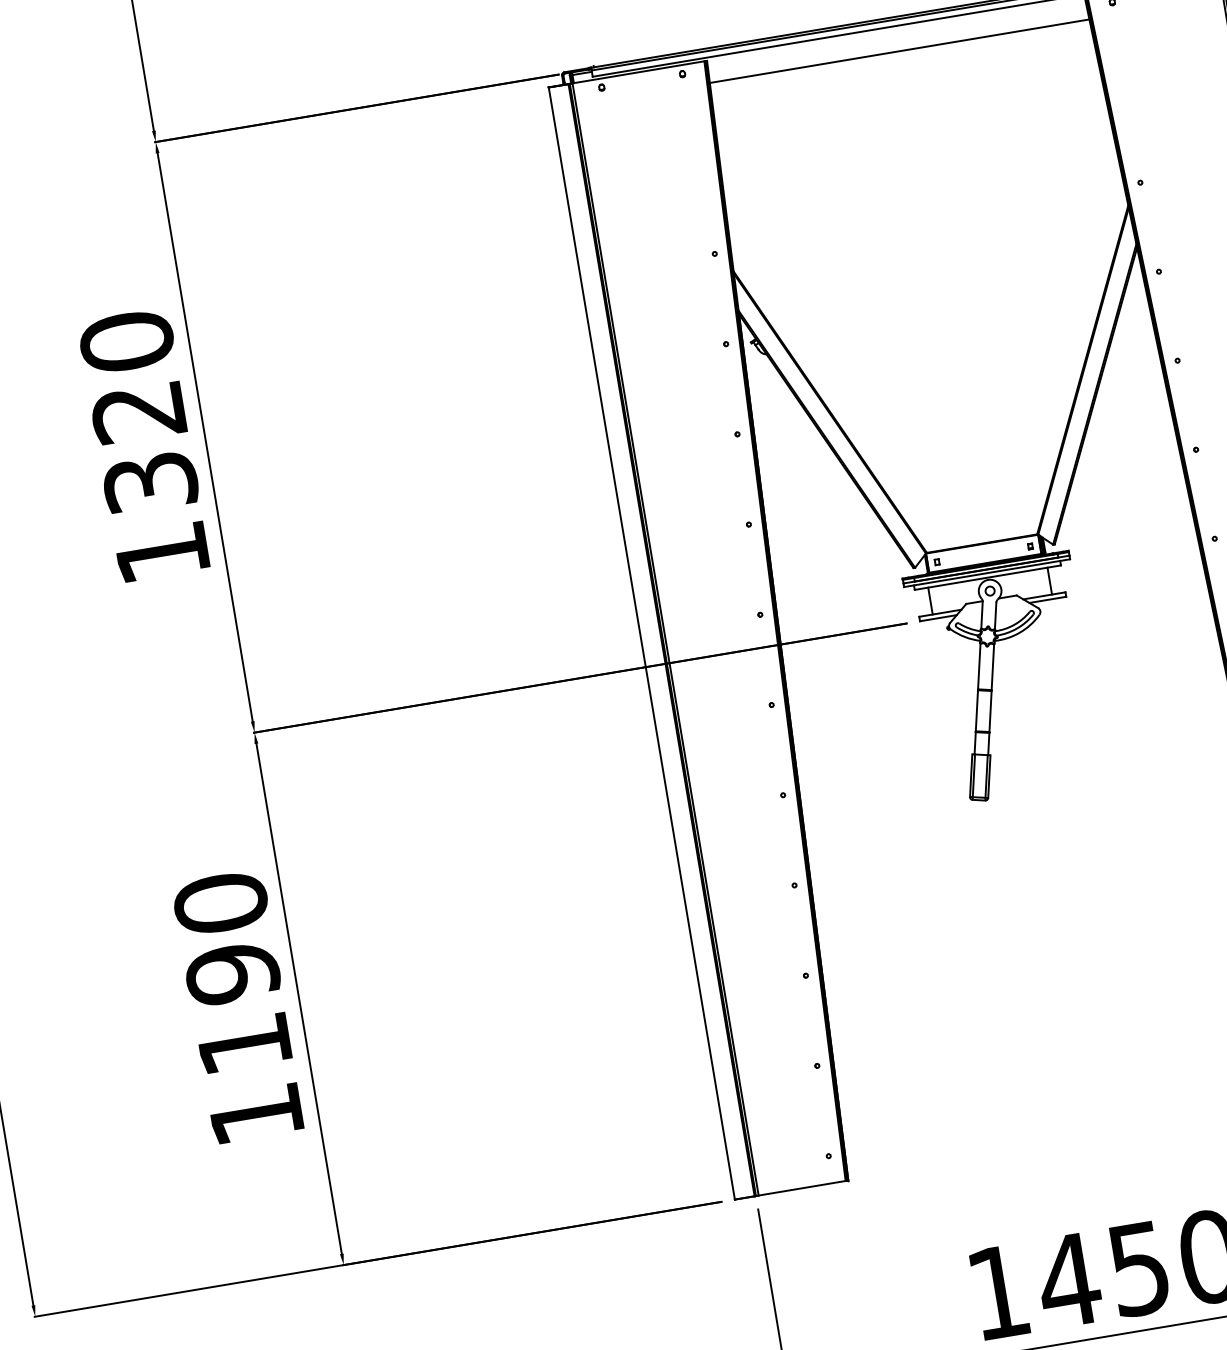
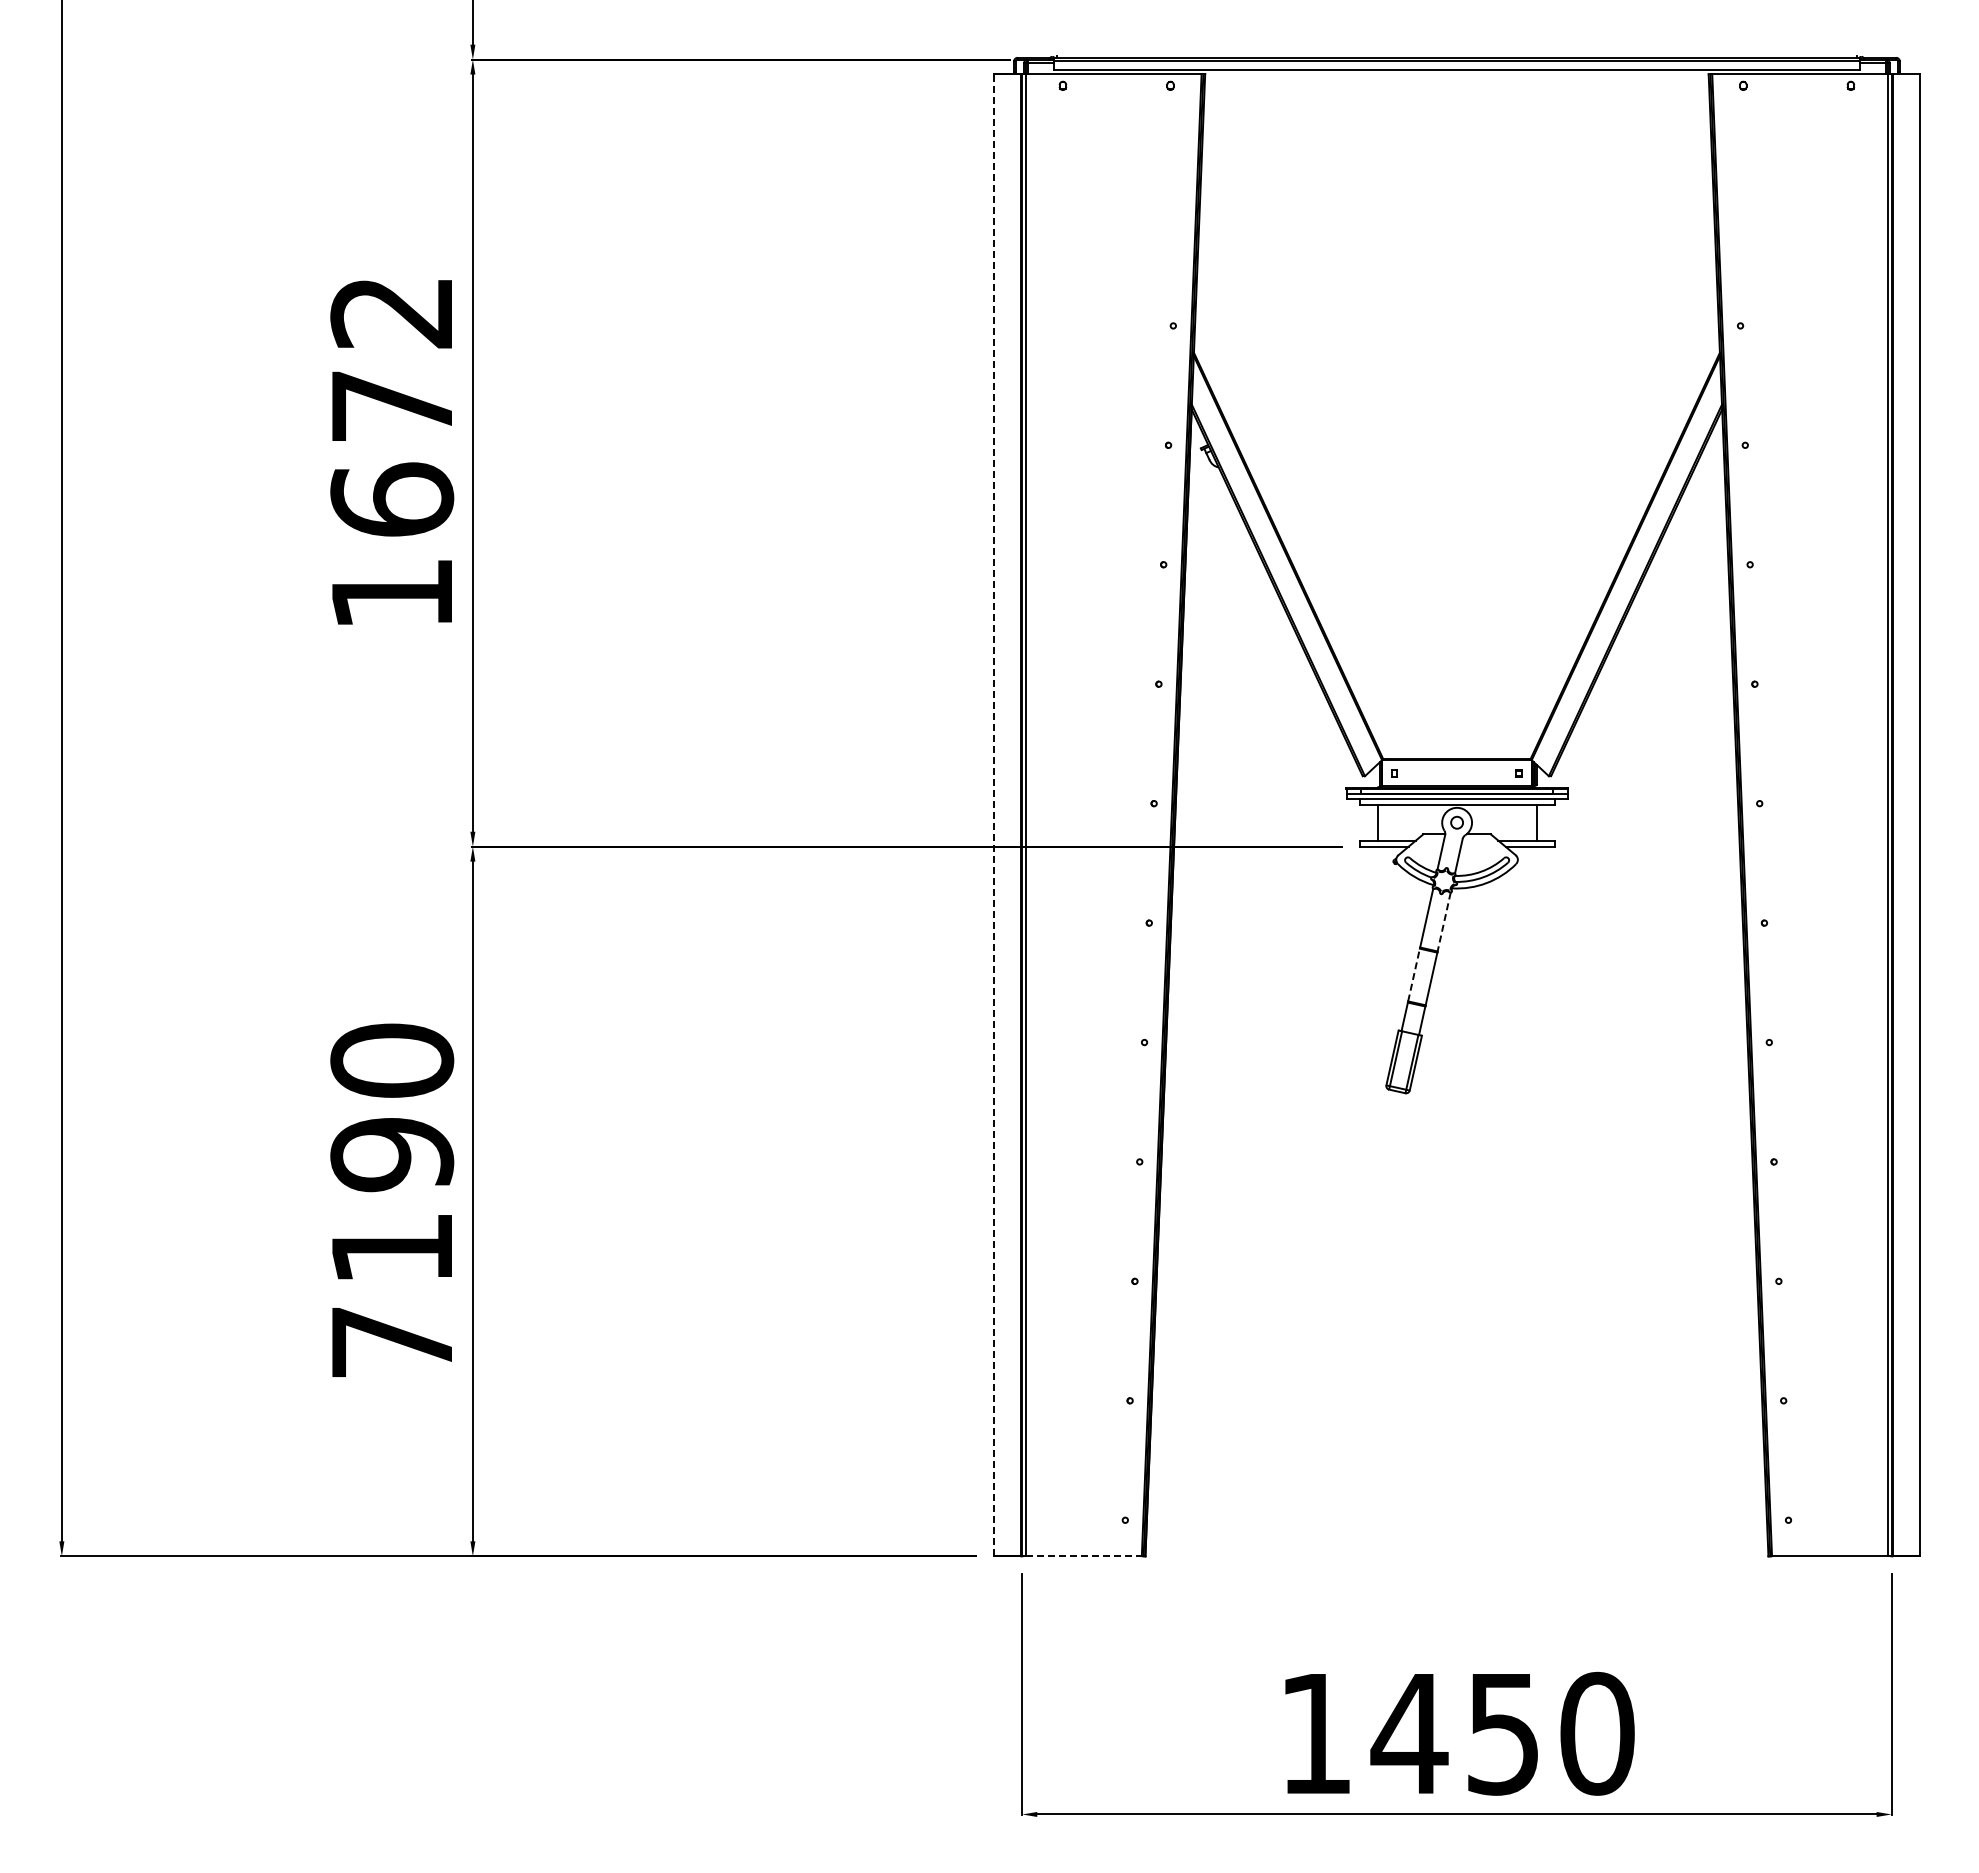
line: (899, 51) -> (1456, 103), removed
text: (138, 411) -> (392, 405), 1320 -> 1672
line: (641, 642) -> (994, 814), solid -> dashed
line: (993, 667) -> (1444, 922), solid -> dashed
line: (977, 711) -> (1414, 975), solid -> dashed
text: (255, 1114) -> (391, 1342), 1190 -> 7190
line: (801, 1188) -> (1083, 1556), solid -> dashed

